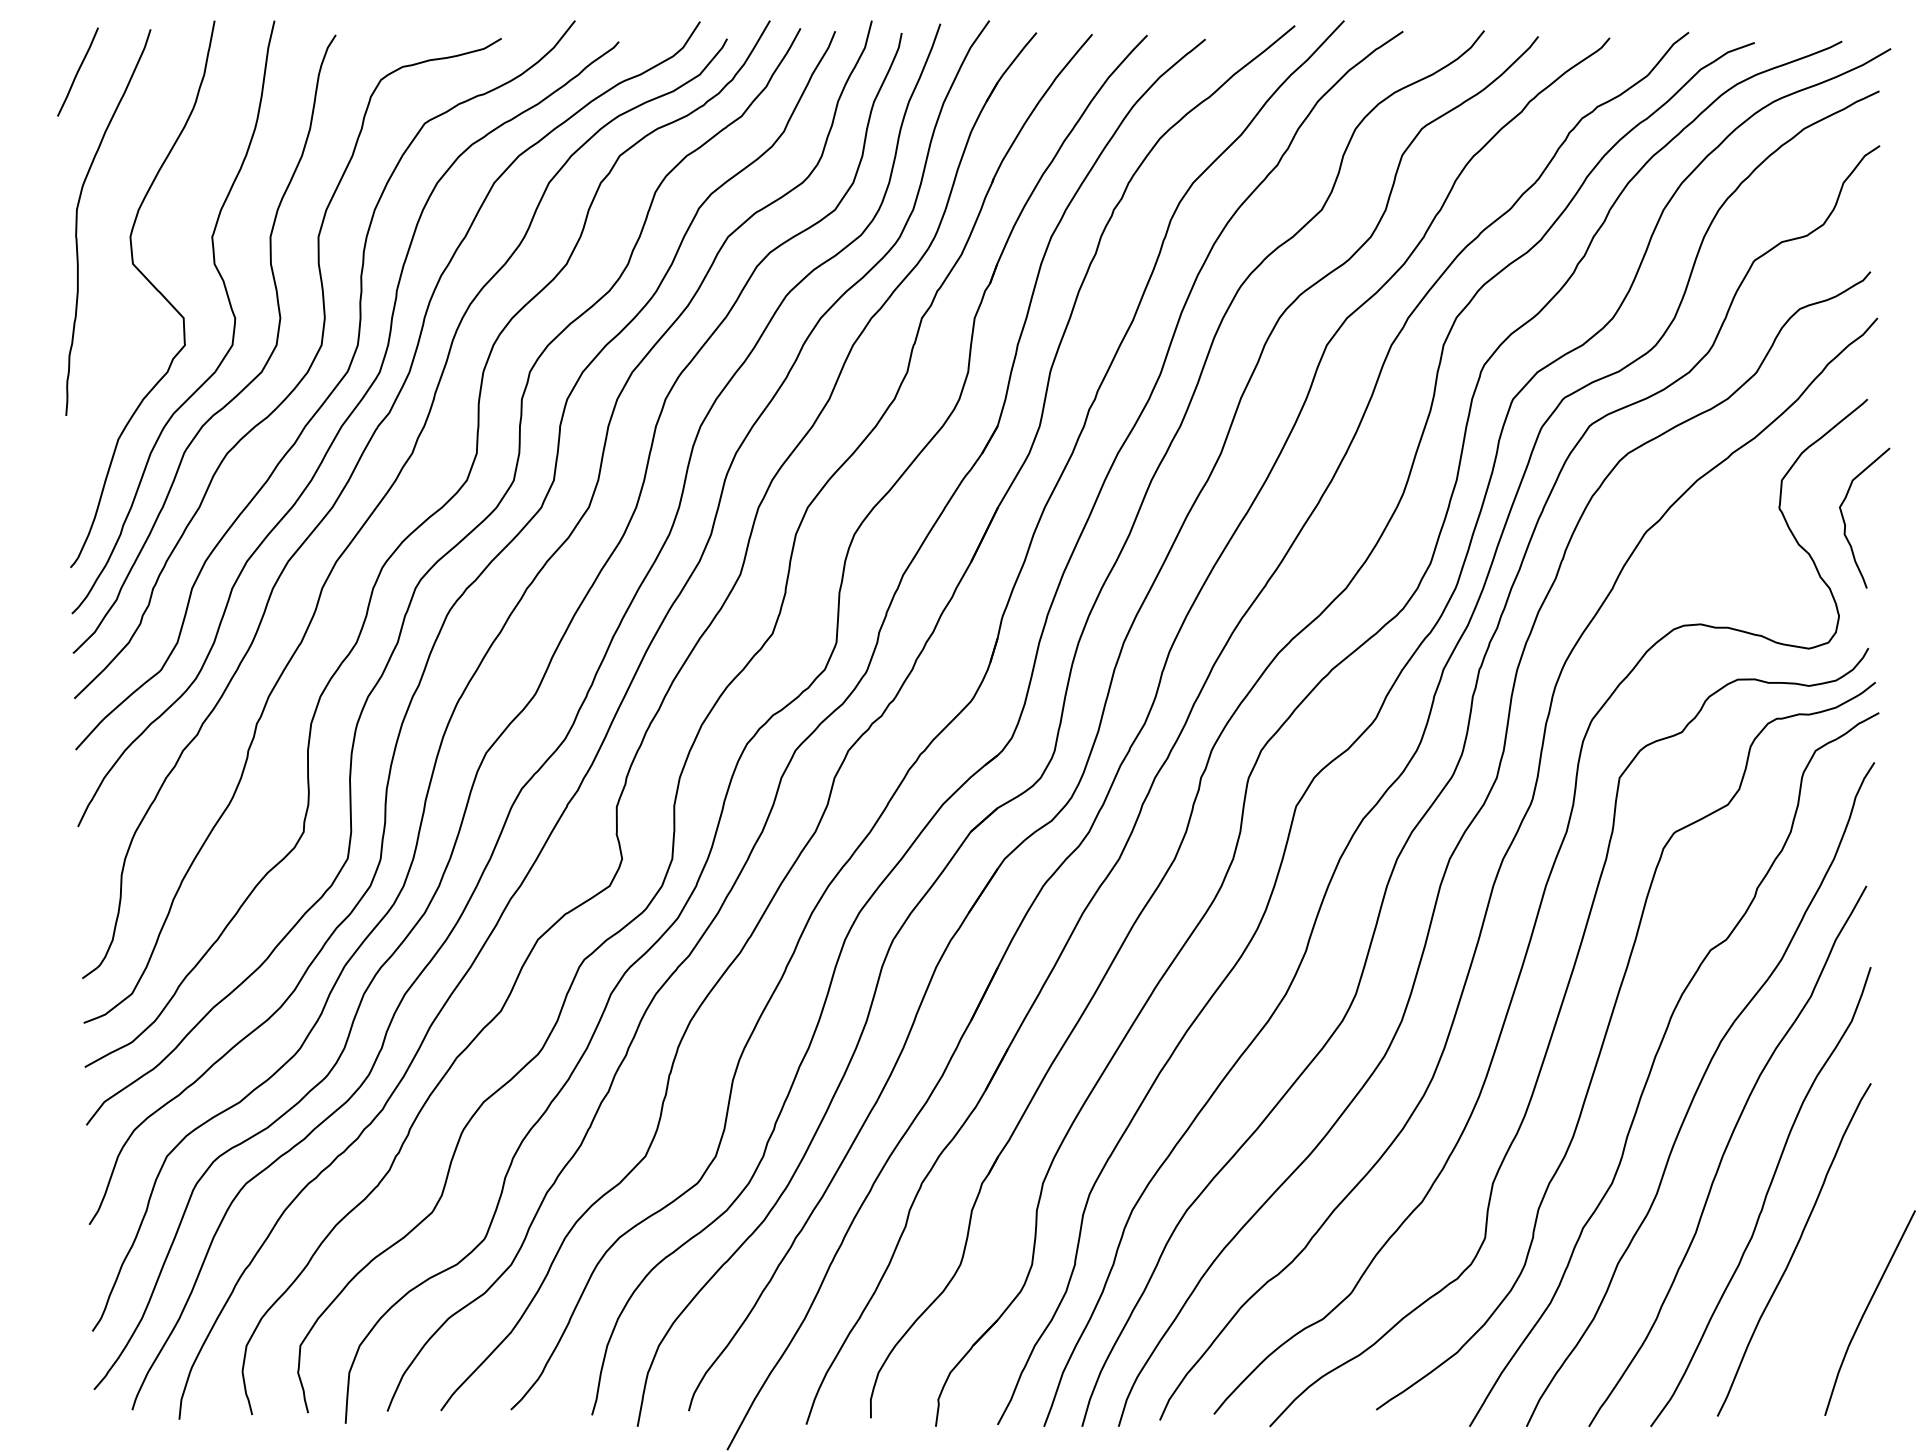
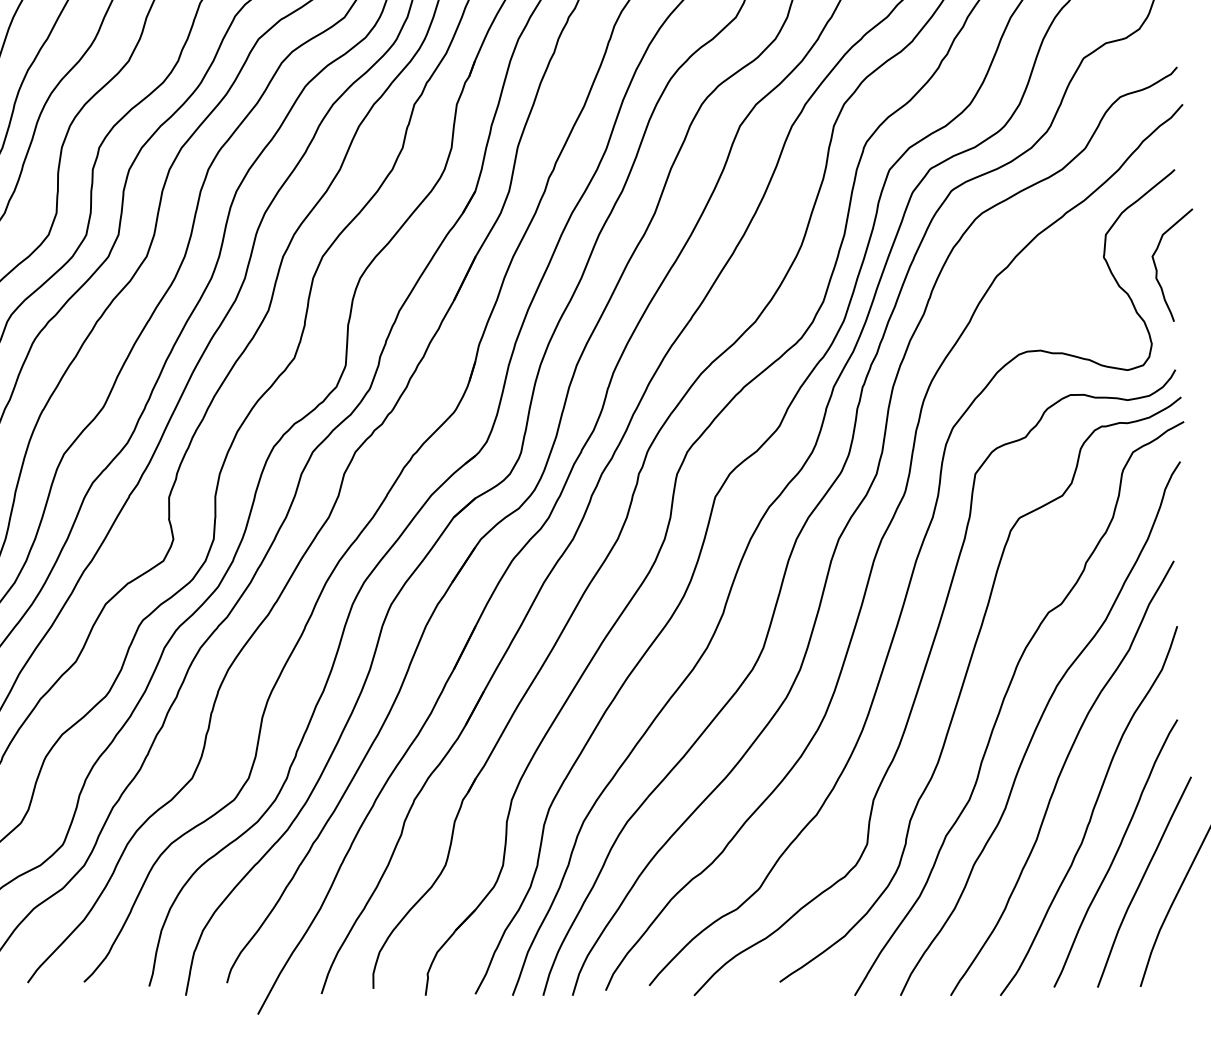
curve: (1827, 1283) -> (1142, 880), added

